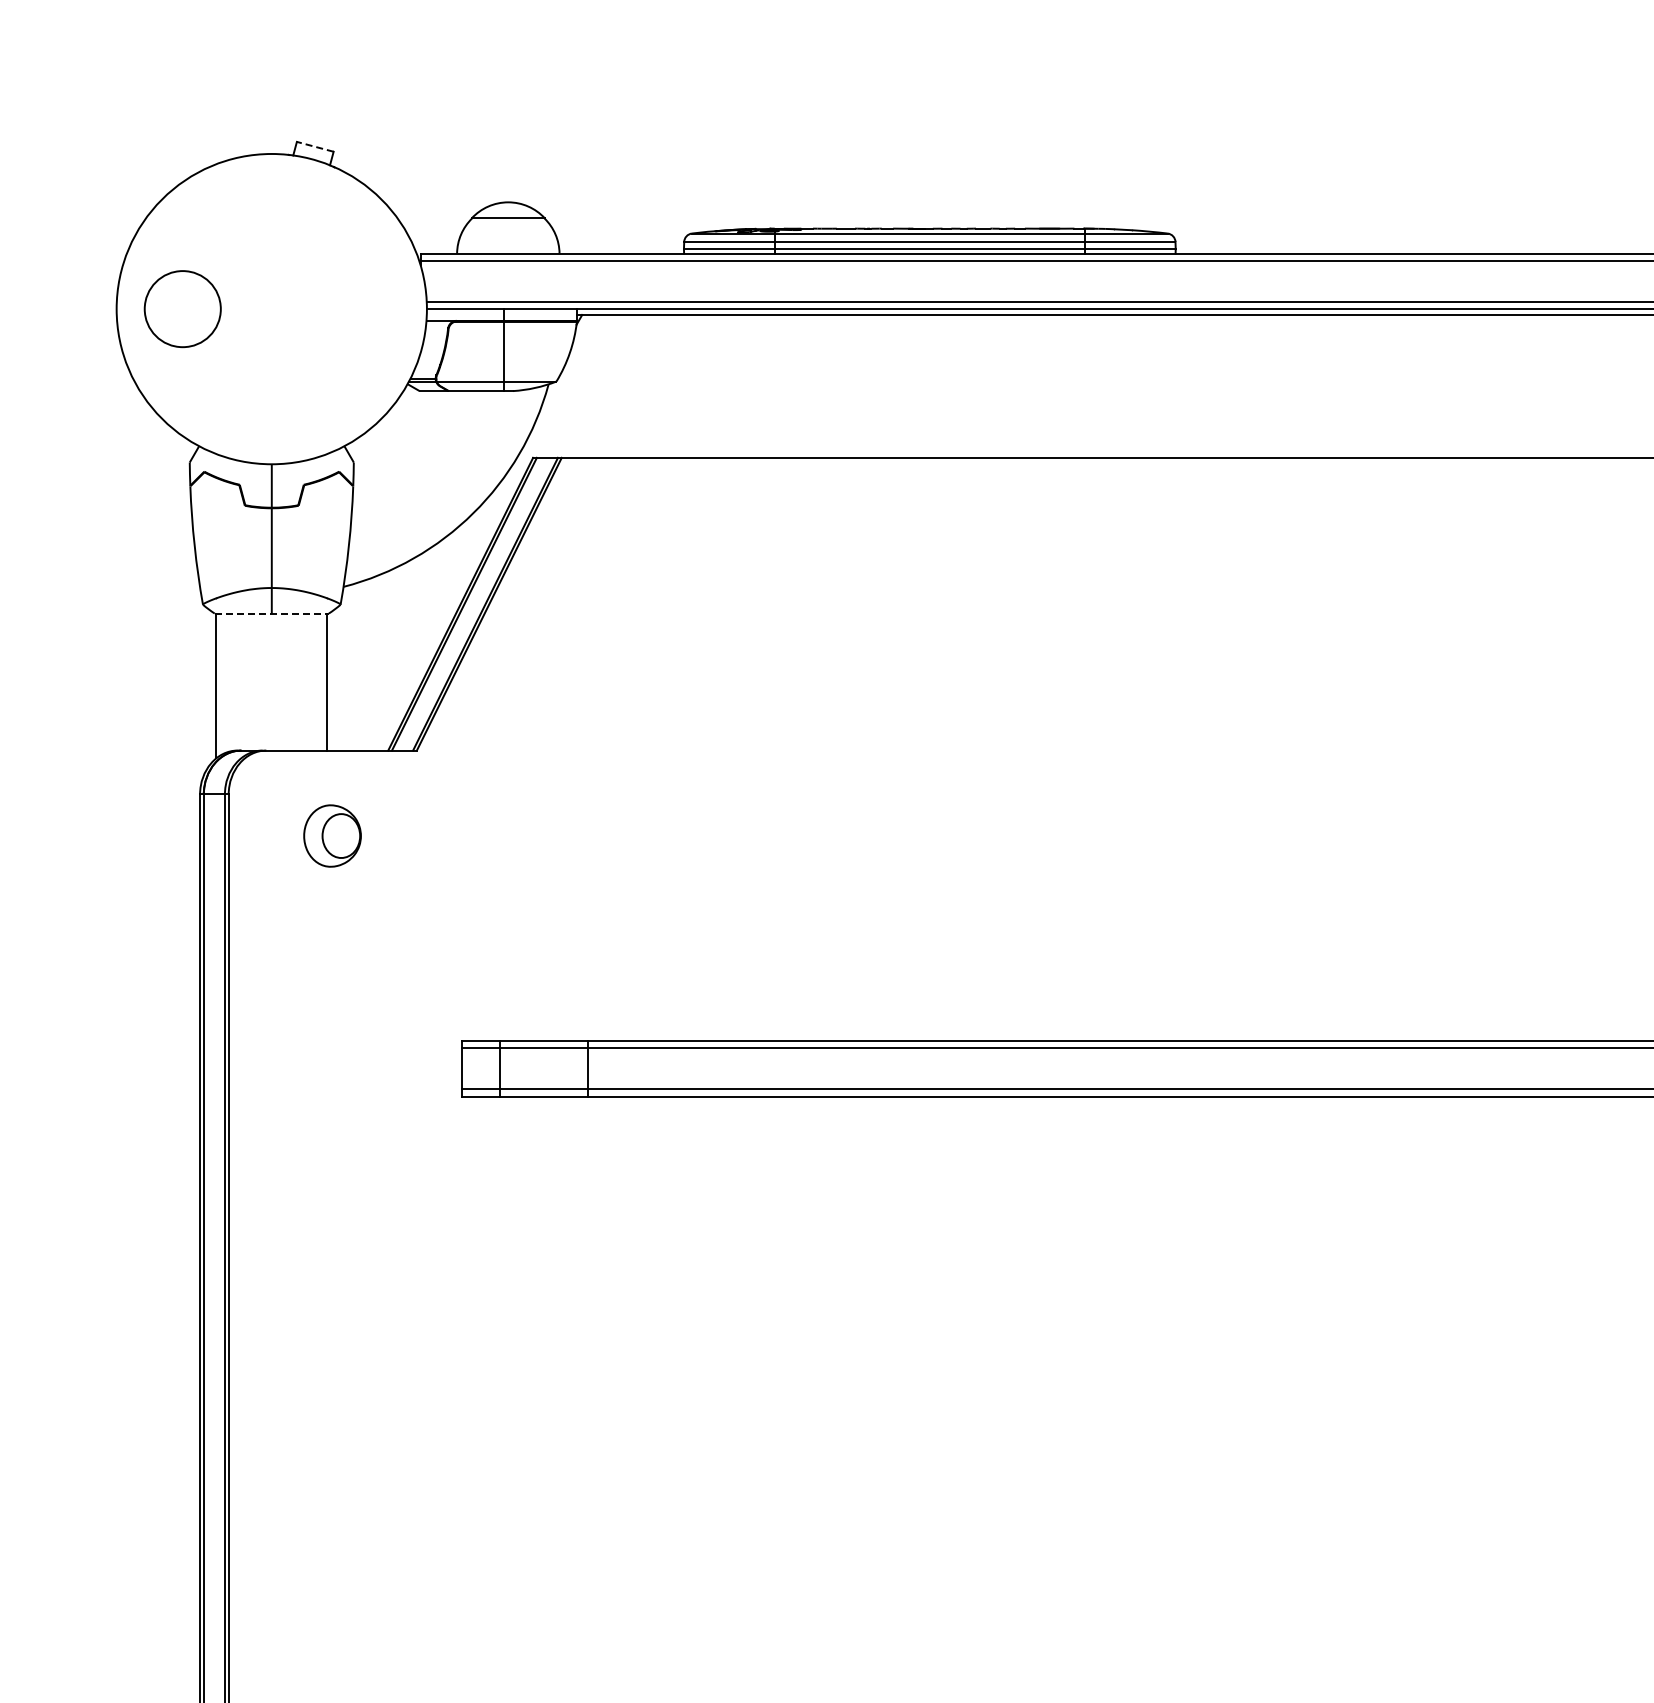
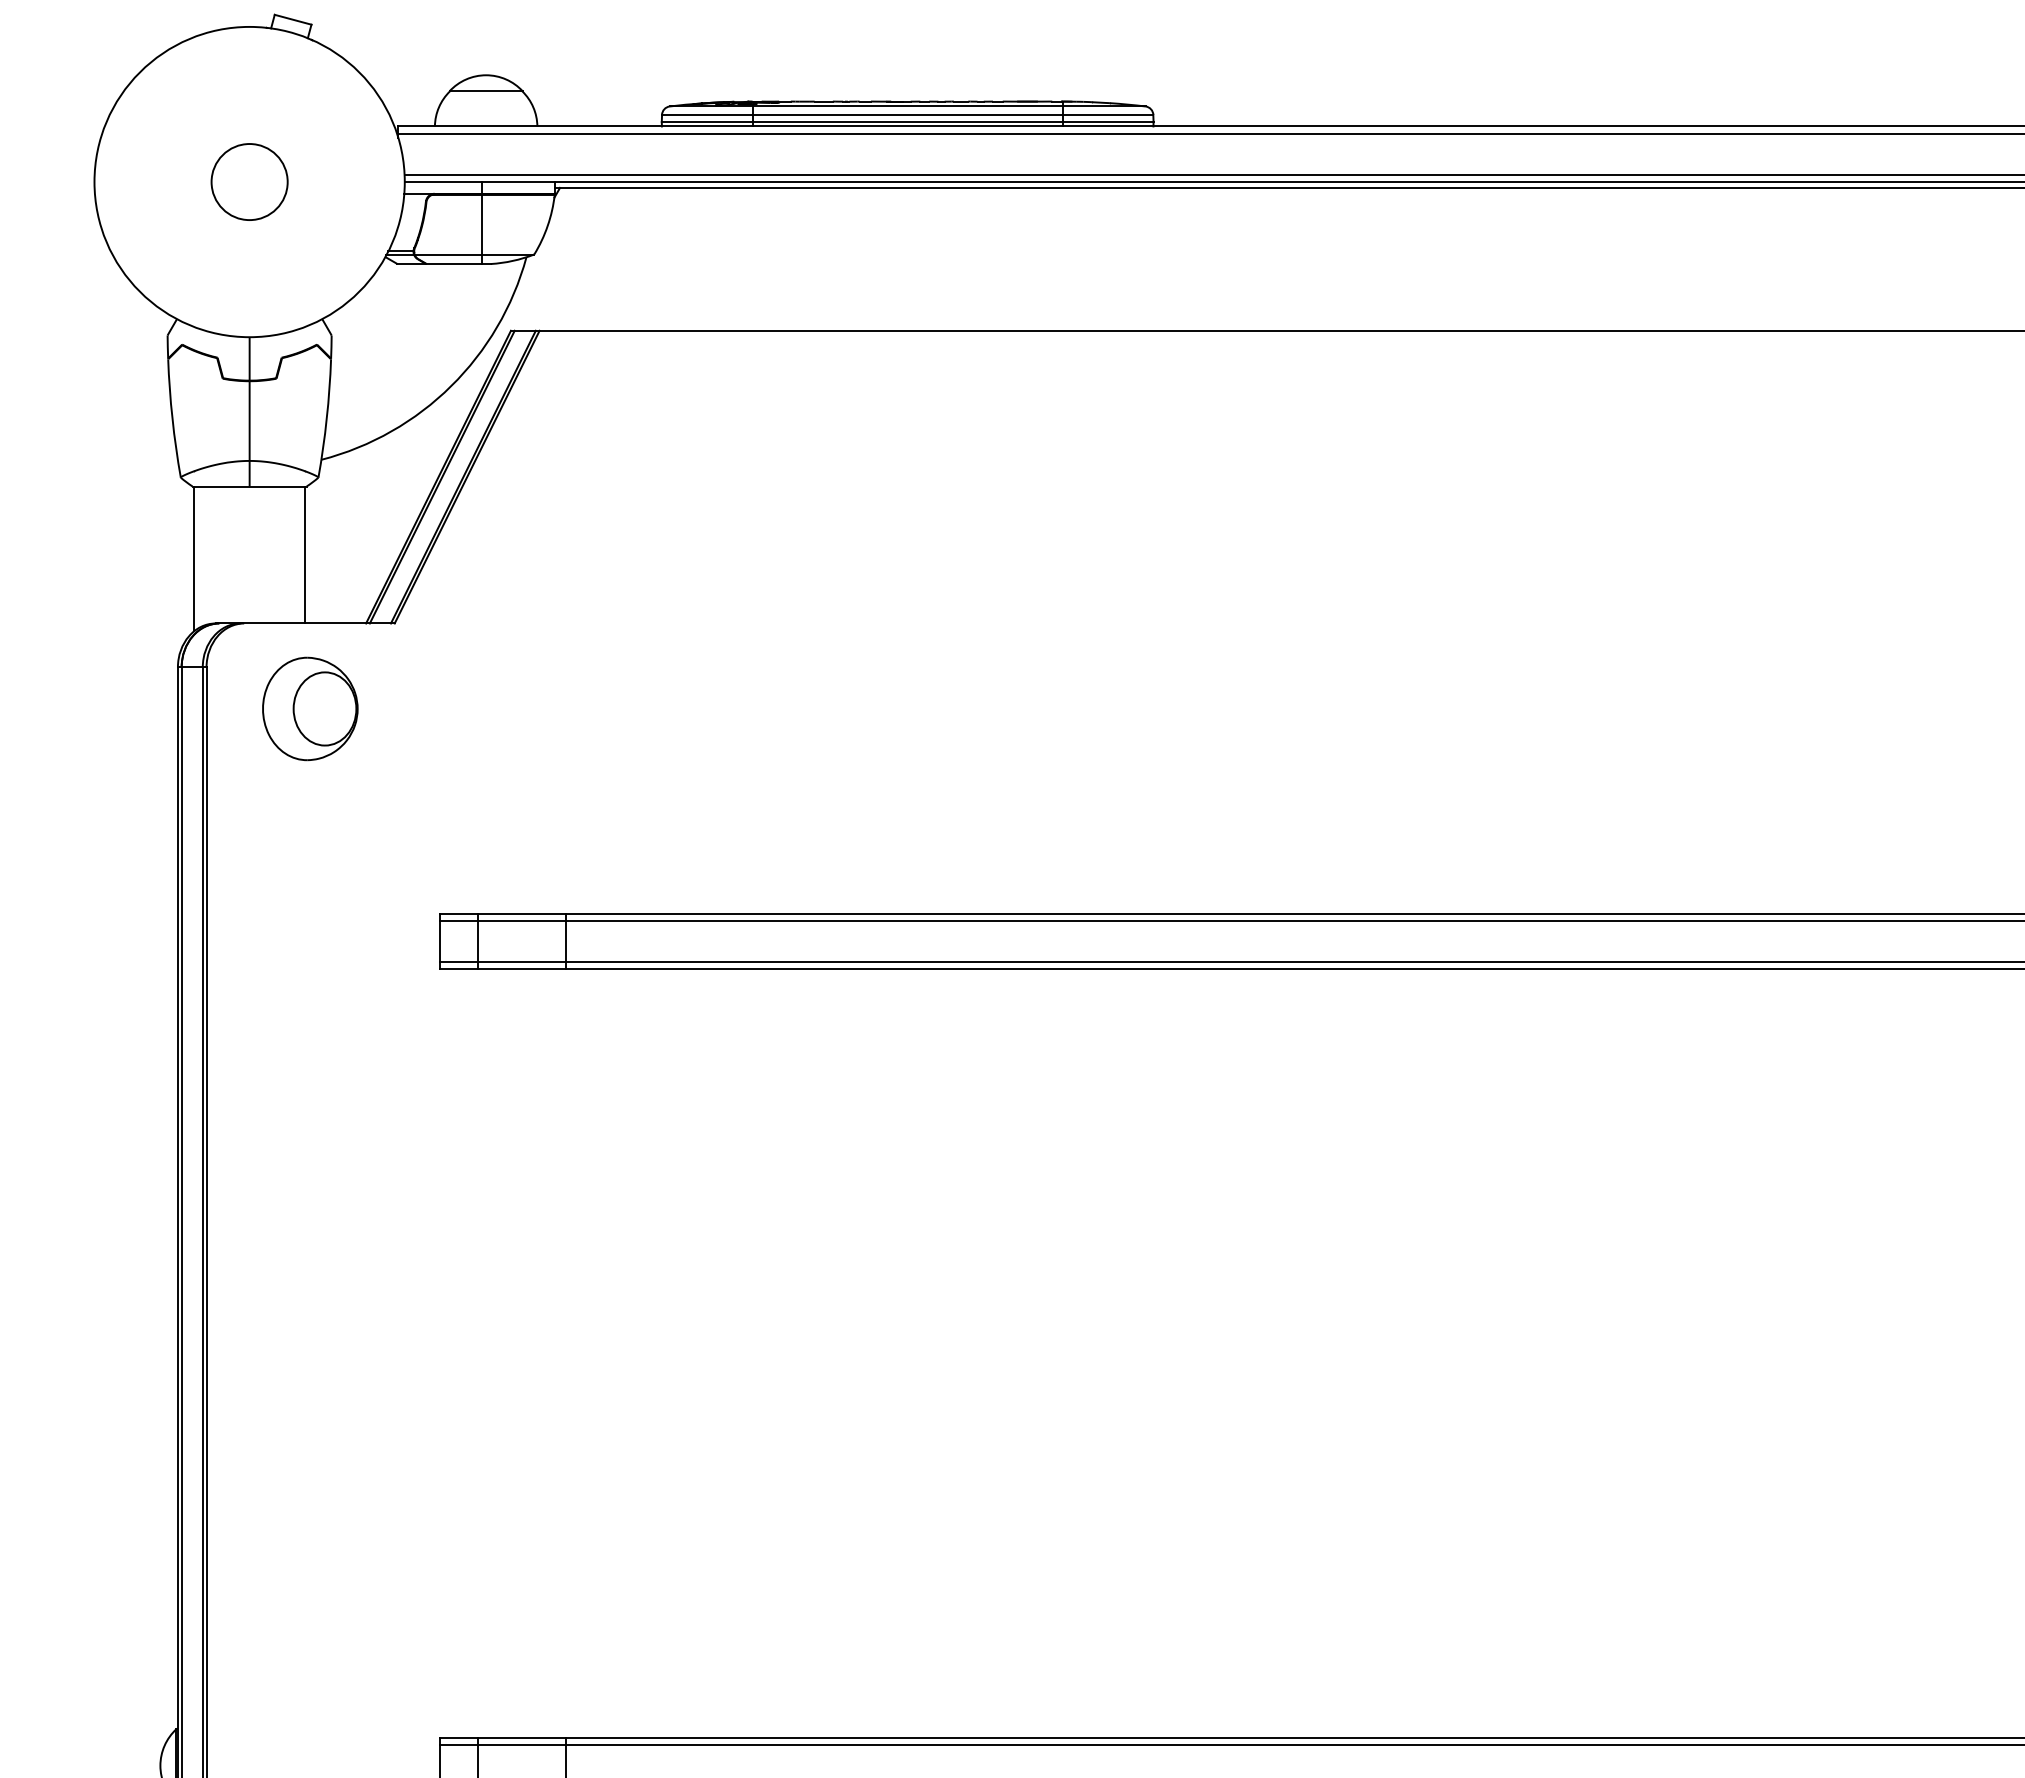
line: (314, 146) -> (292, 19), dashed -> solid
circle: (182, 308) -> (249, 181), moved
line: (272, 613) -> (250, 486), dashed -> solid
part: (332, 835) -> (310, 708), size x1.67

